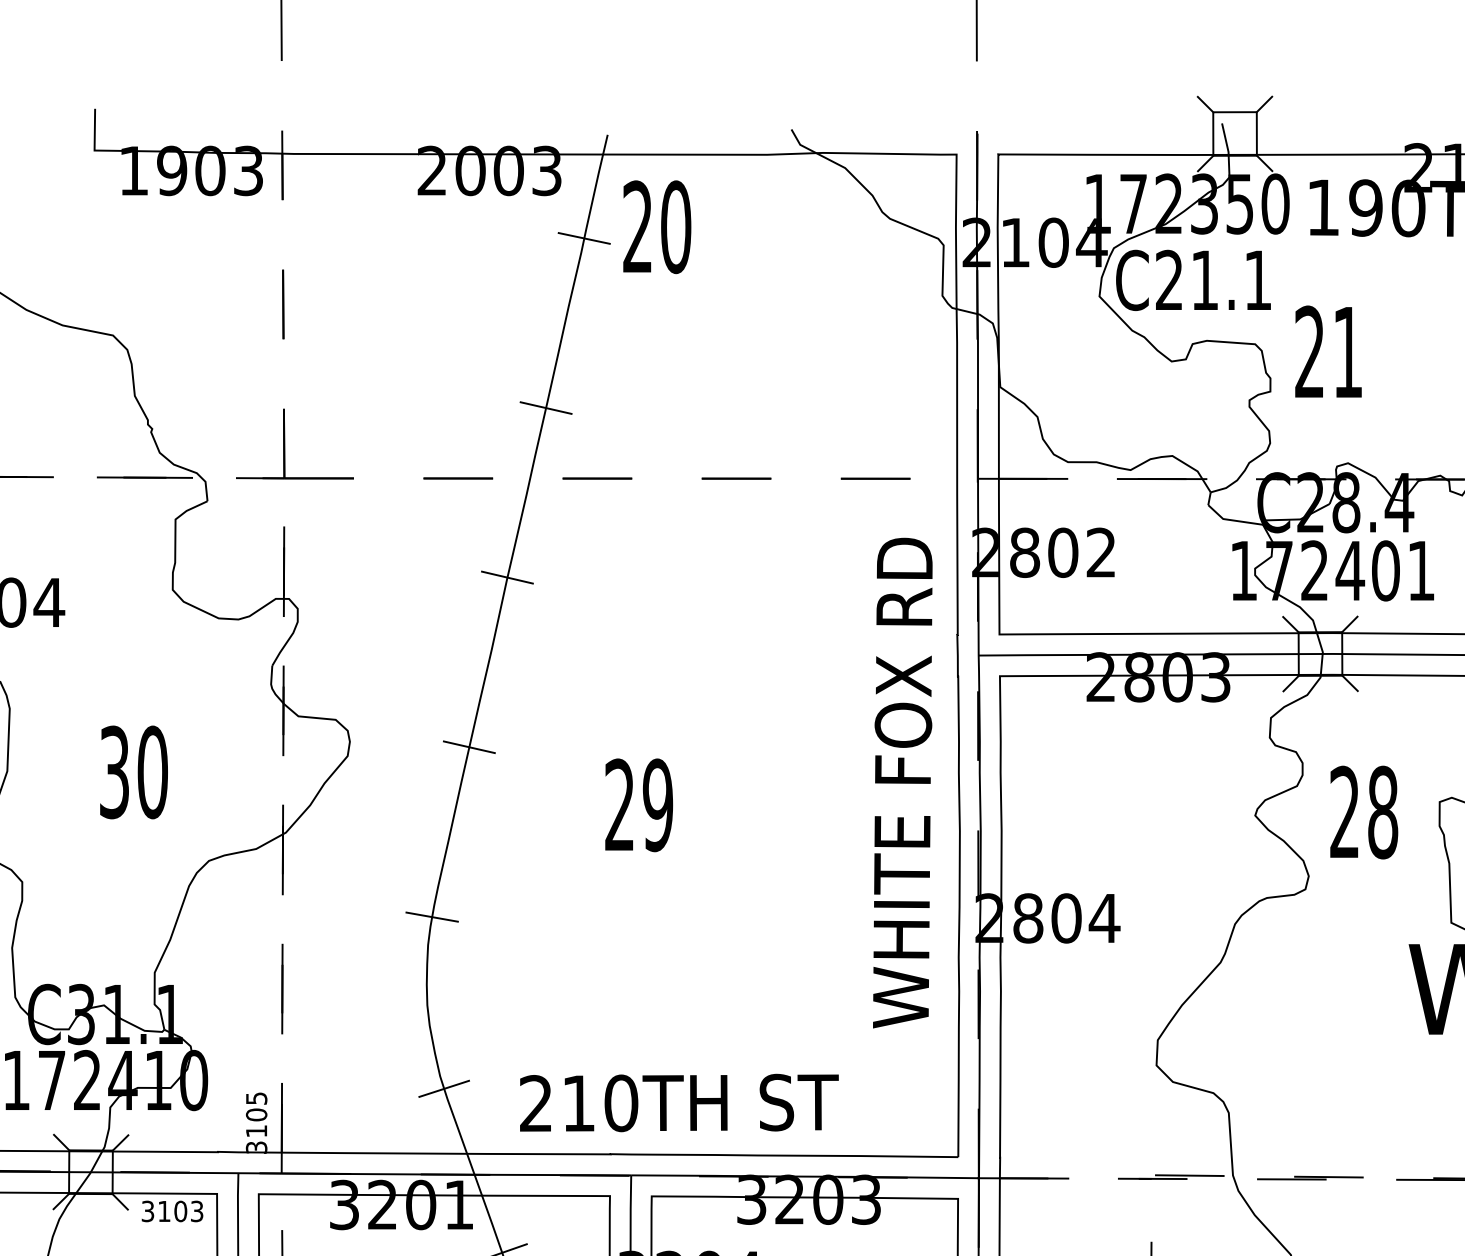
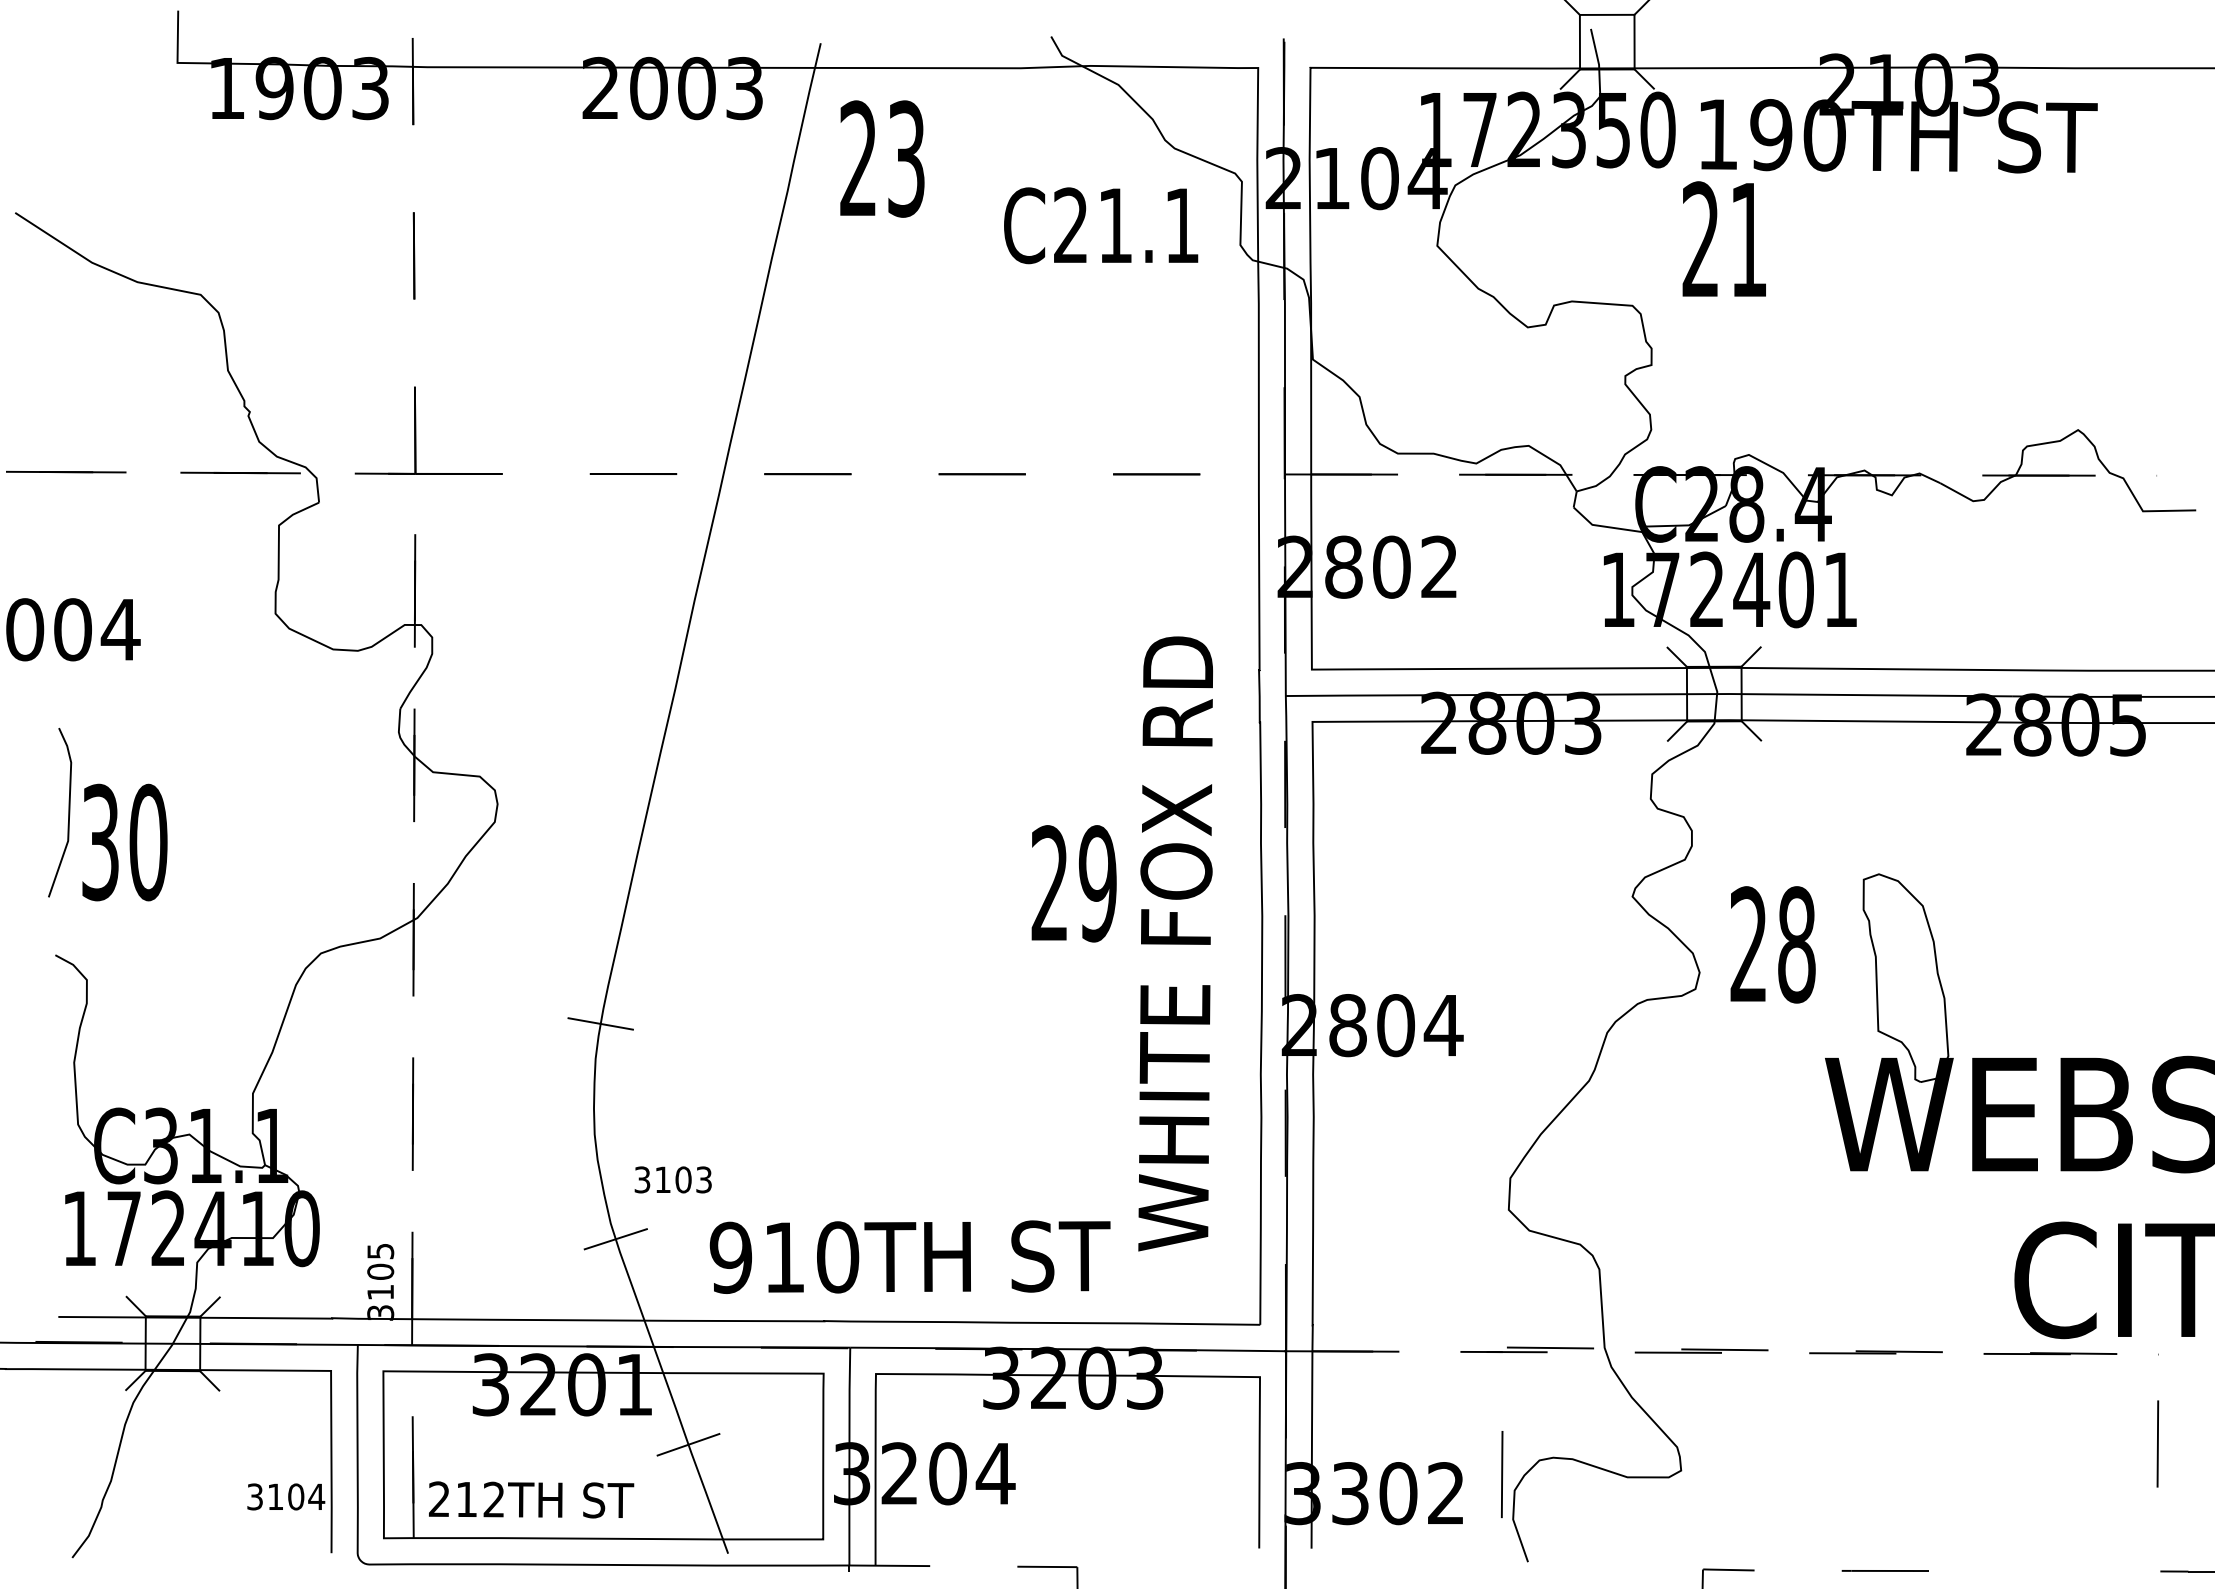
text: (676, 226) -> (906, 158), 20 -> 23
line: (584, 237) -> (791, 172), removed
text: (1193, 280) -> (1101, 225), moved
text: (1327, 351) -> (1723, 238), moved
line: (546, 407) -> (743, 385), removed
line: (506, 576) -> (694, 597), removed
line: (469, 746) -> (647, 810), removed
text: (133, 772) -> (124, 842), moved
text: (902, 782) -> (1175, 943), moved
text: (638, 805) -> (1073, 883), moved
text: (1363, 812) -> (1772, 944), moved
text: (535, 1103) -> (730, 1257), 210TH -> 910TH
text: (171, 1211) -> (672, 1179), moved

